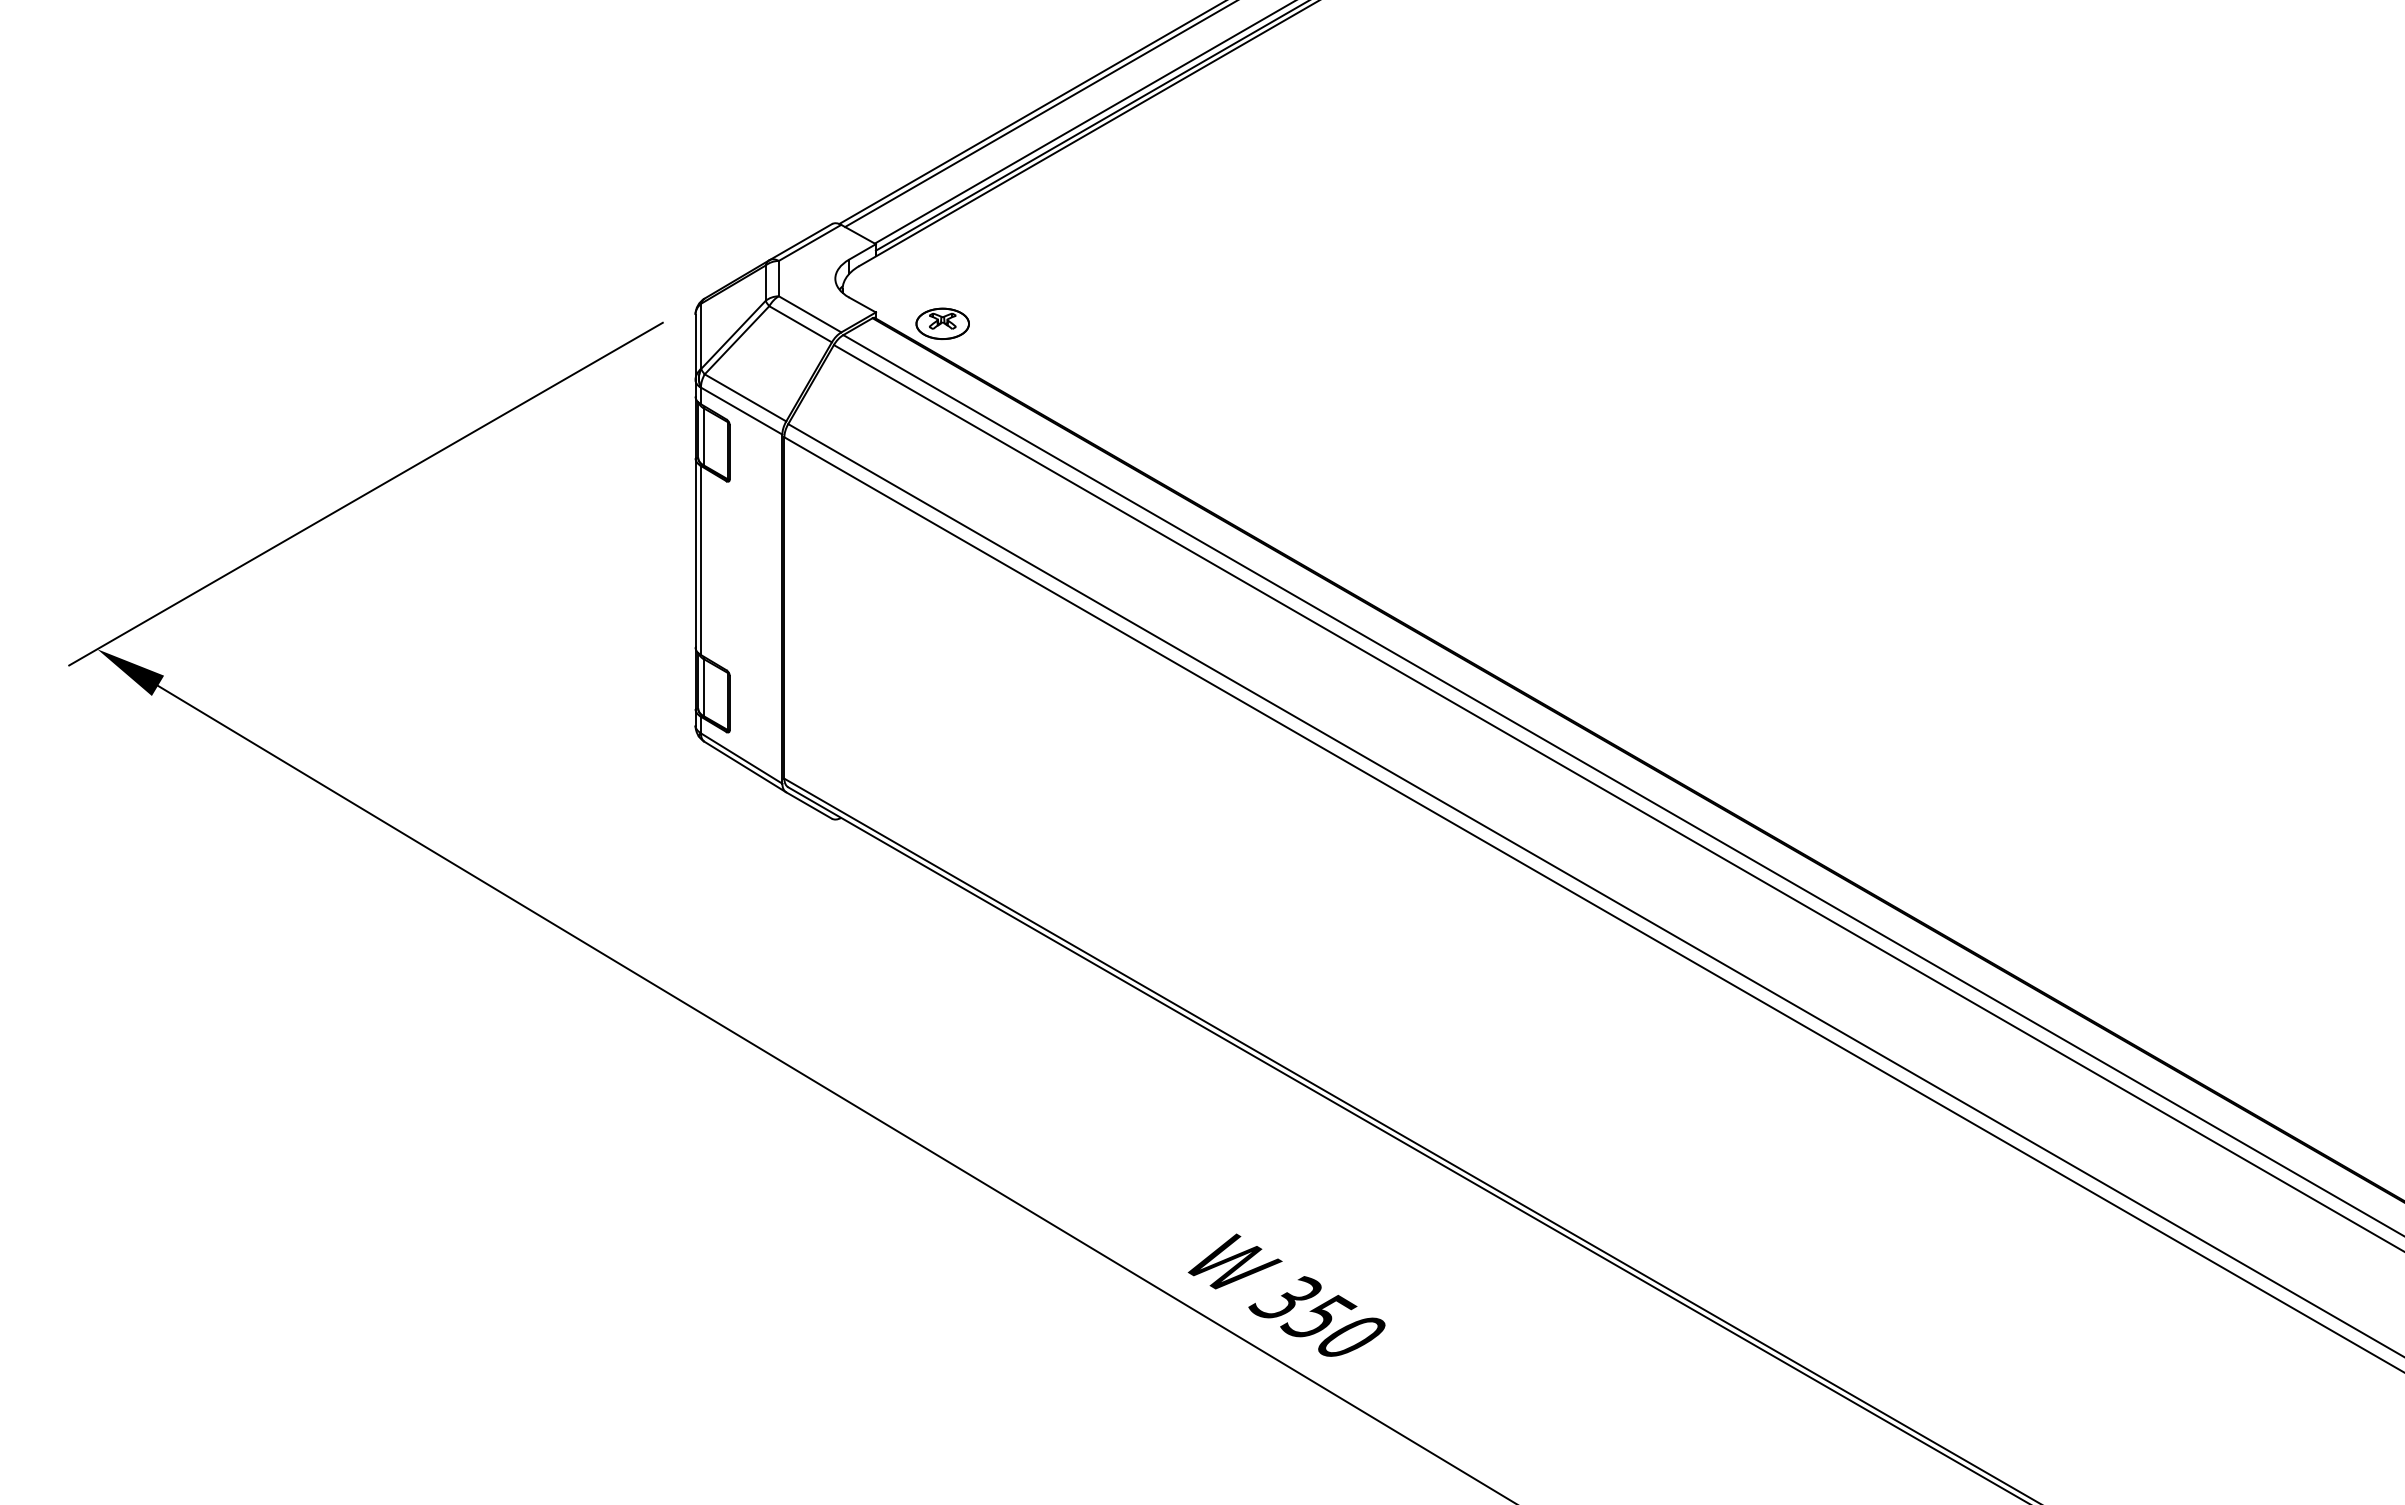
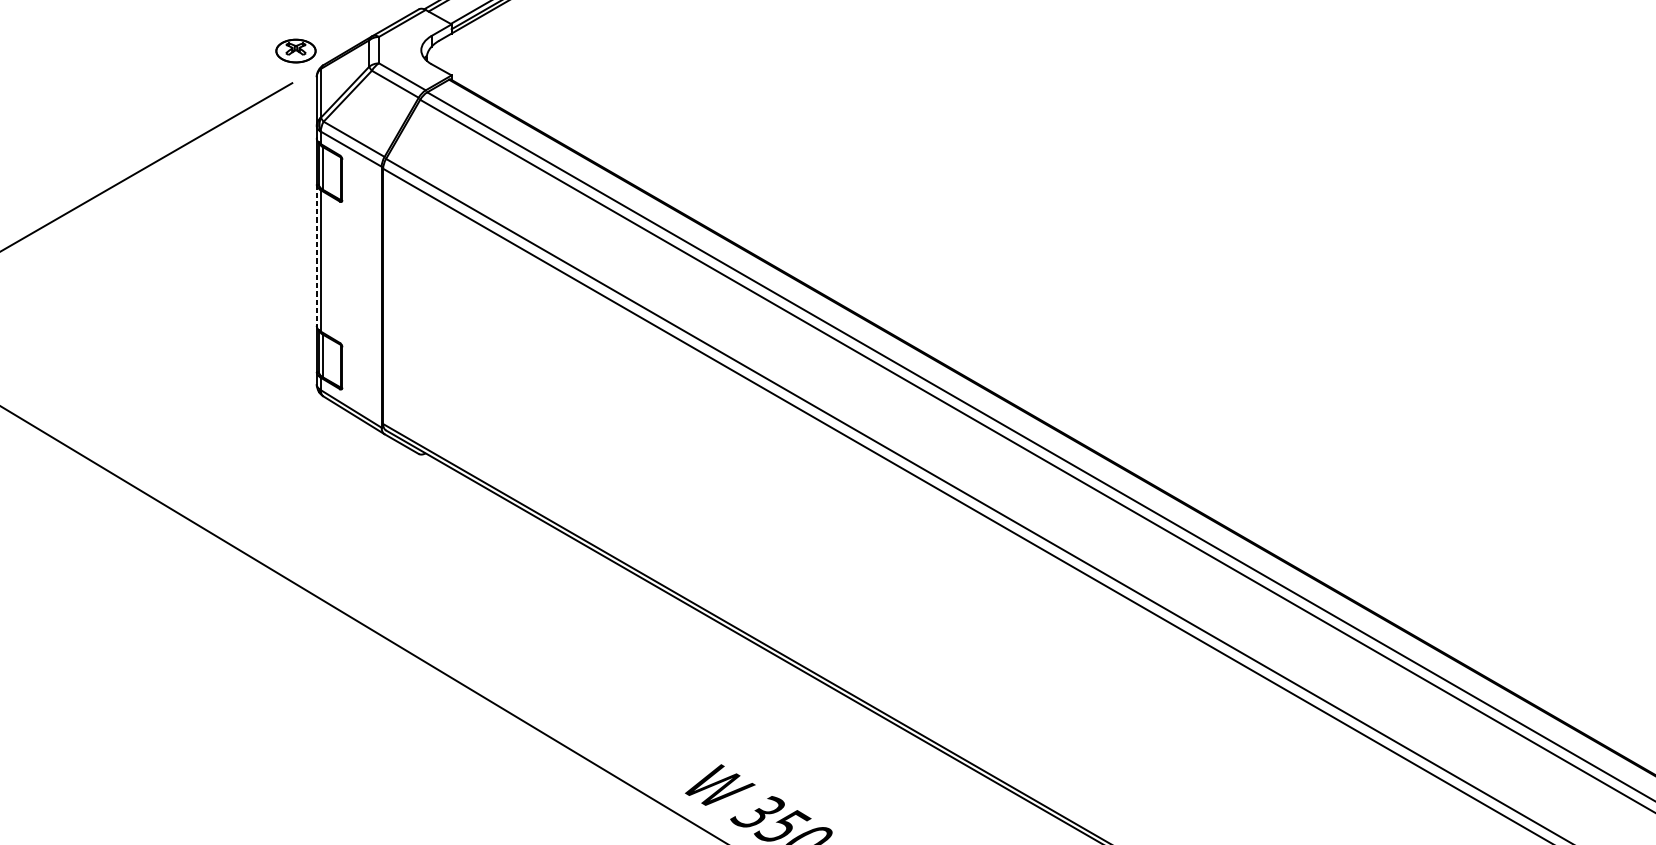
part: (942, 323) -> (295, 50), moved
line: (695, 552) -> (316, 254), solid -> dashed

